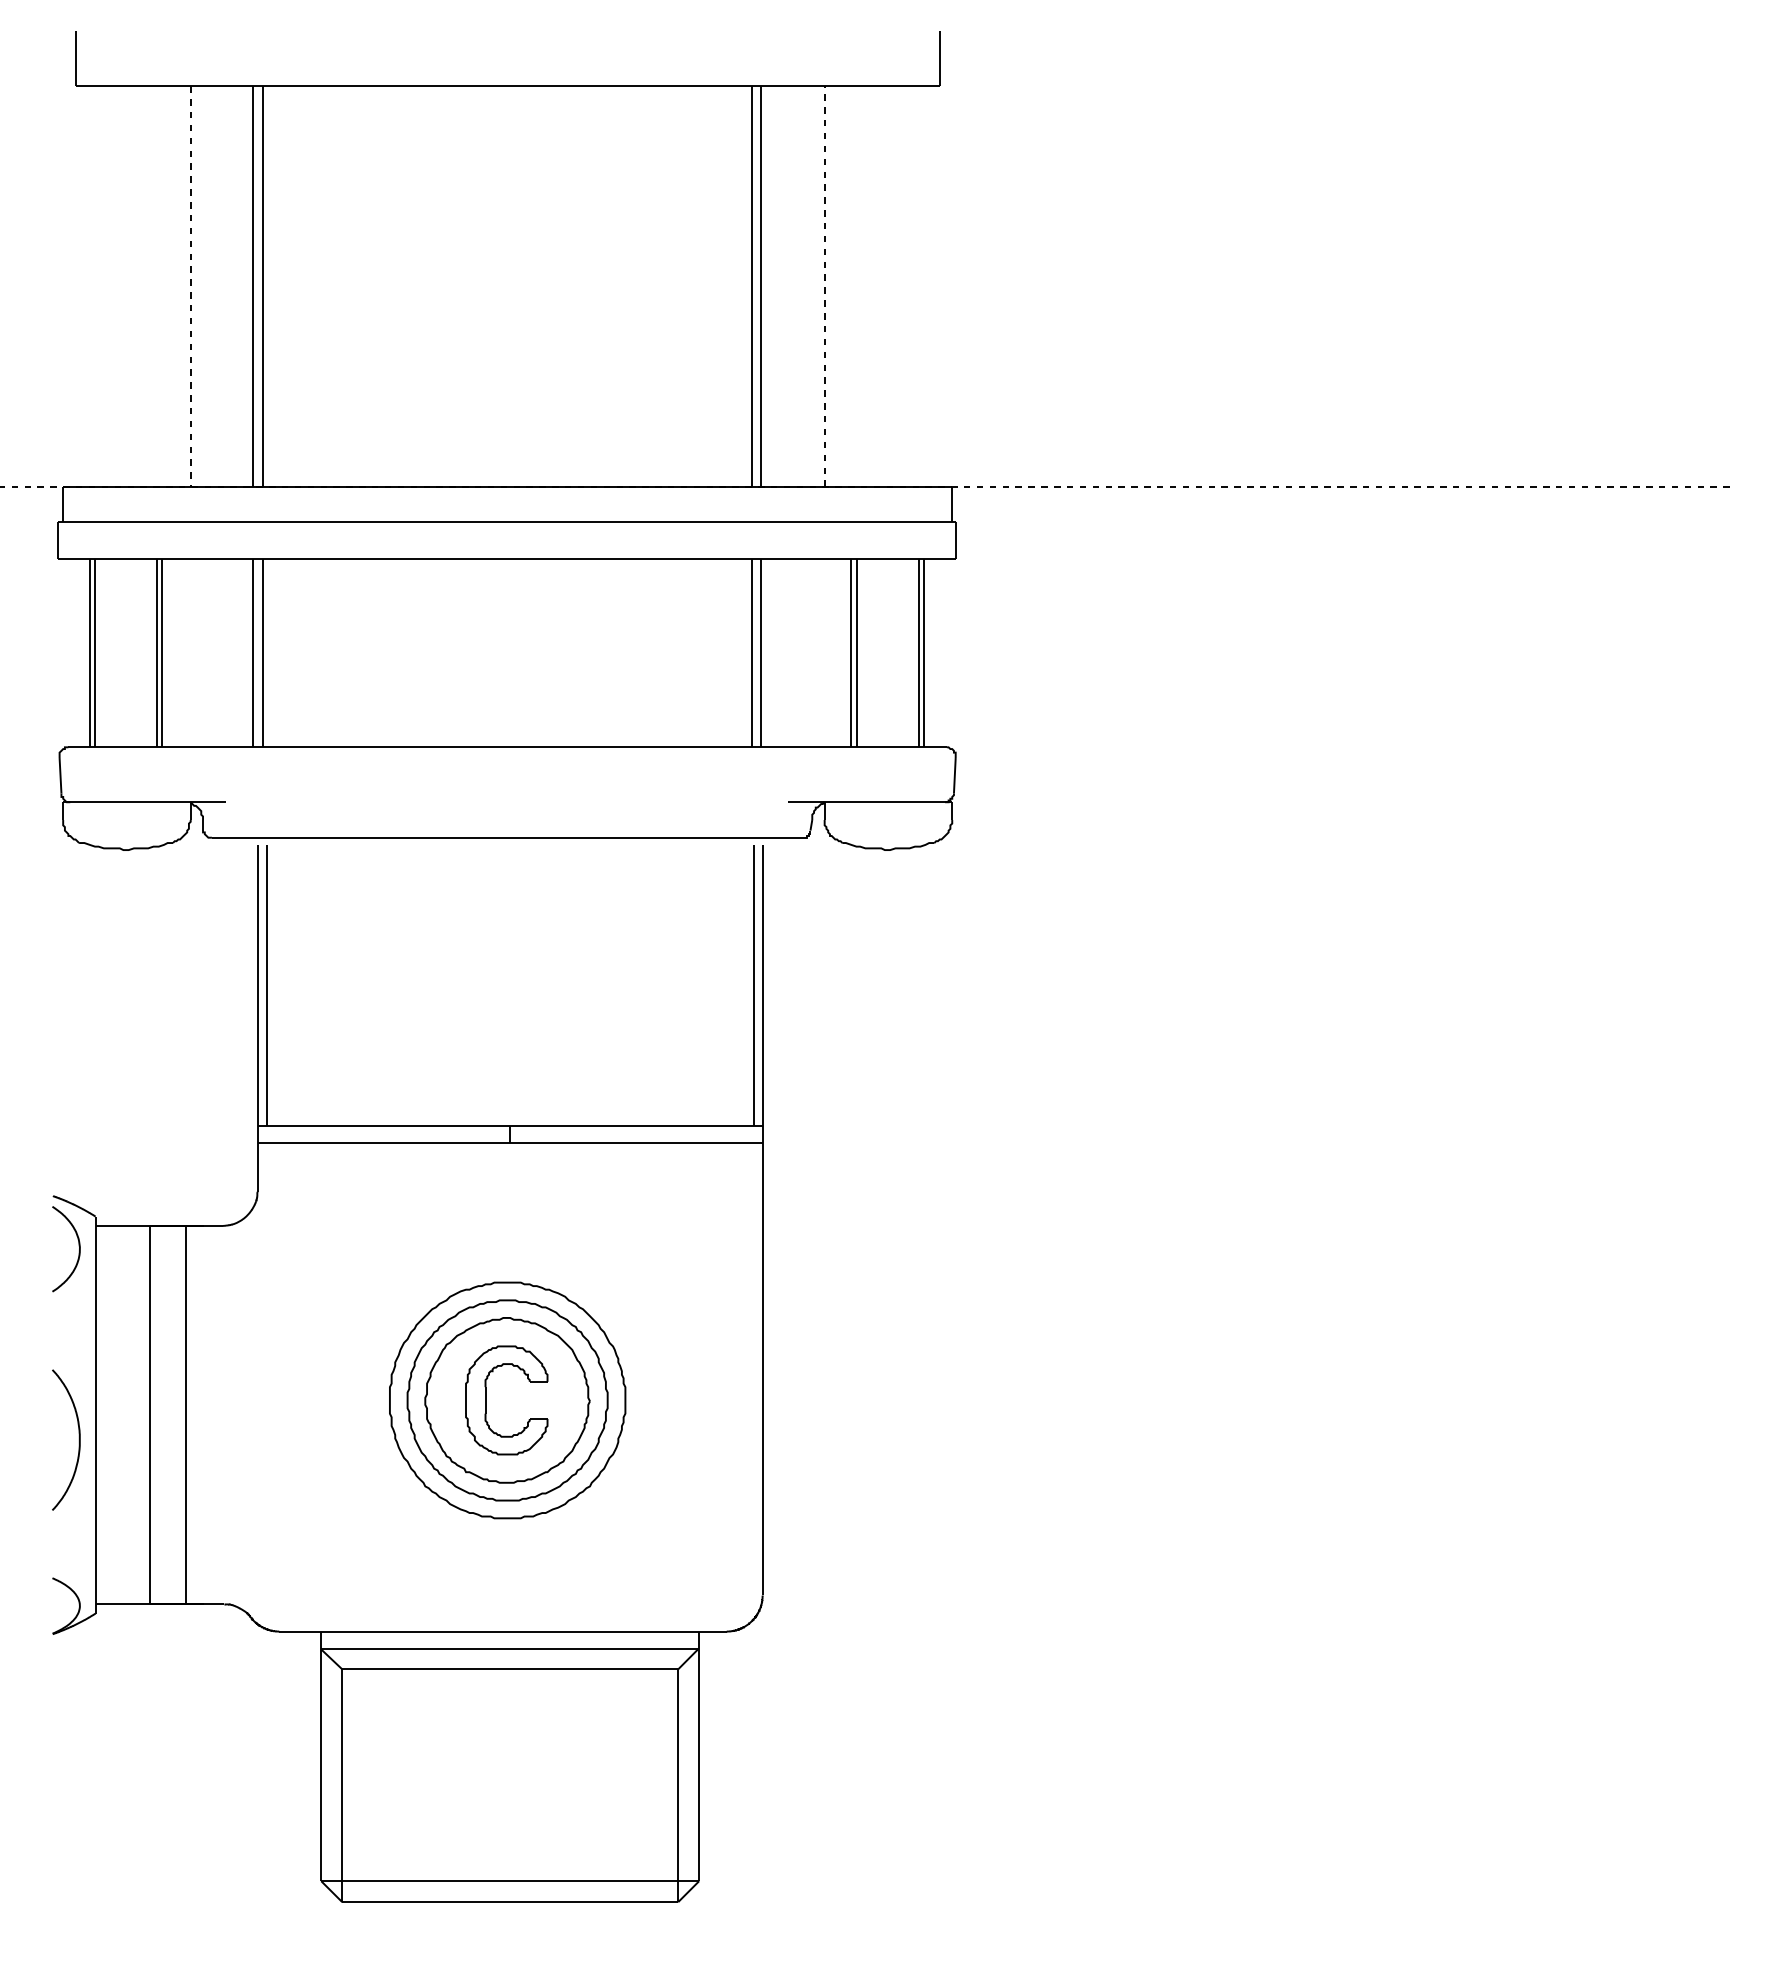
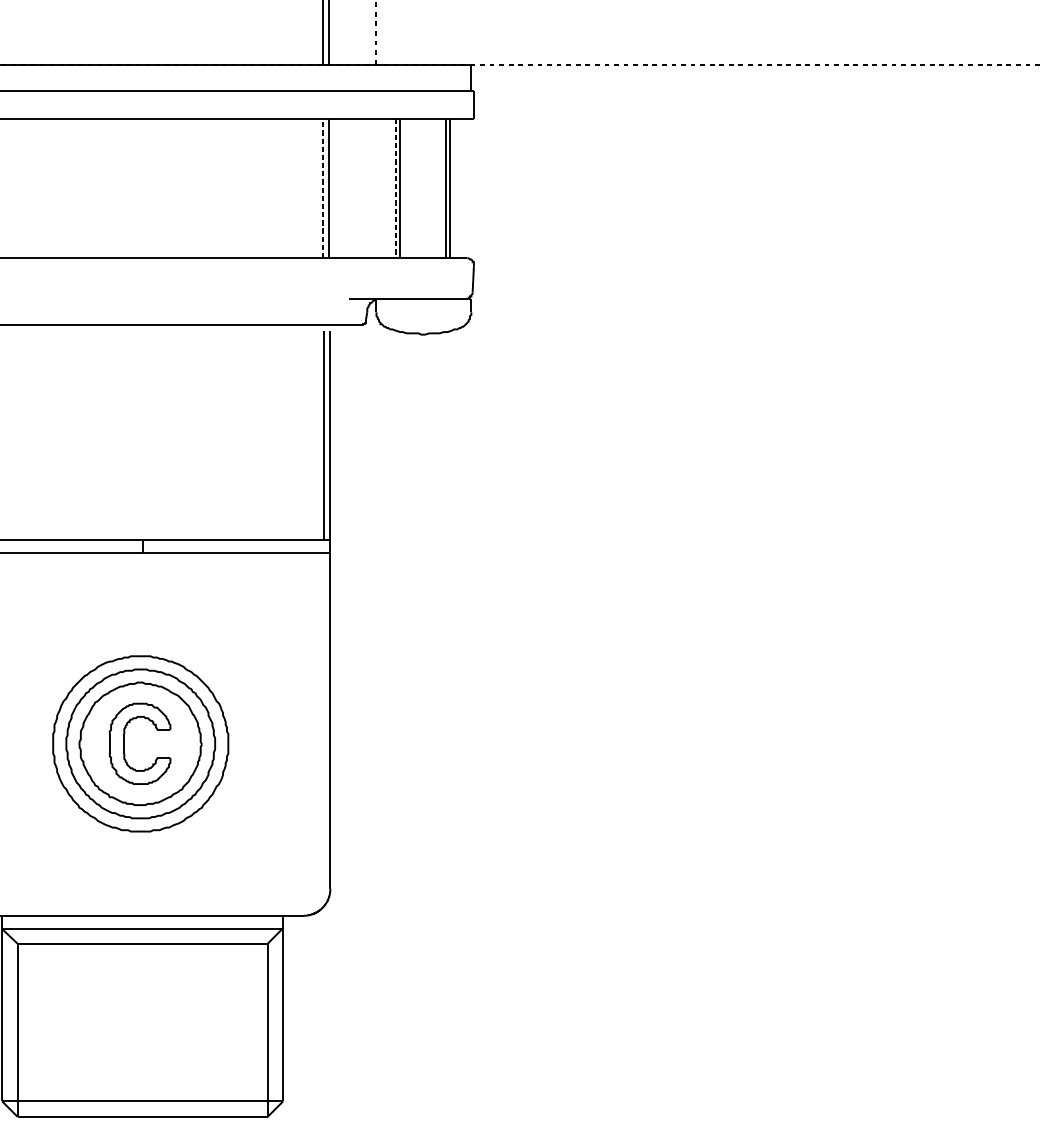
line: (752, 653) -> (322, 188), solid -> dashed
line: (851, 653) -> (396, 188), solid -> dashed

